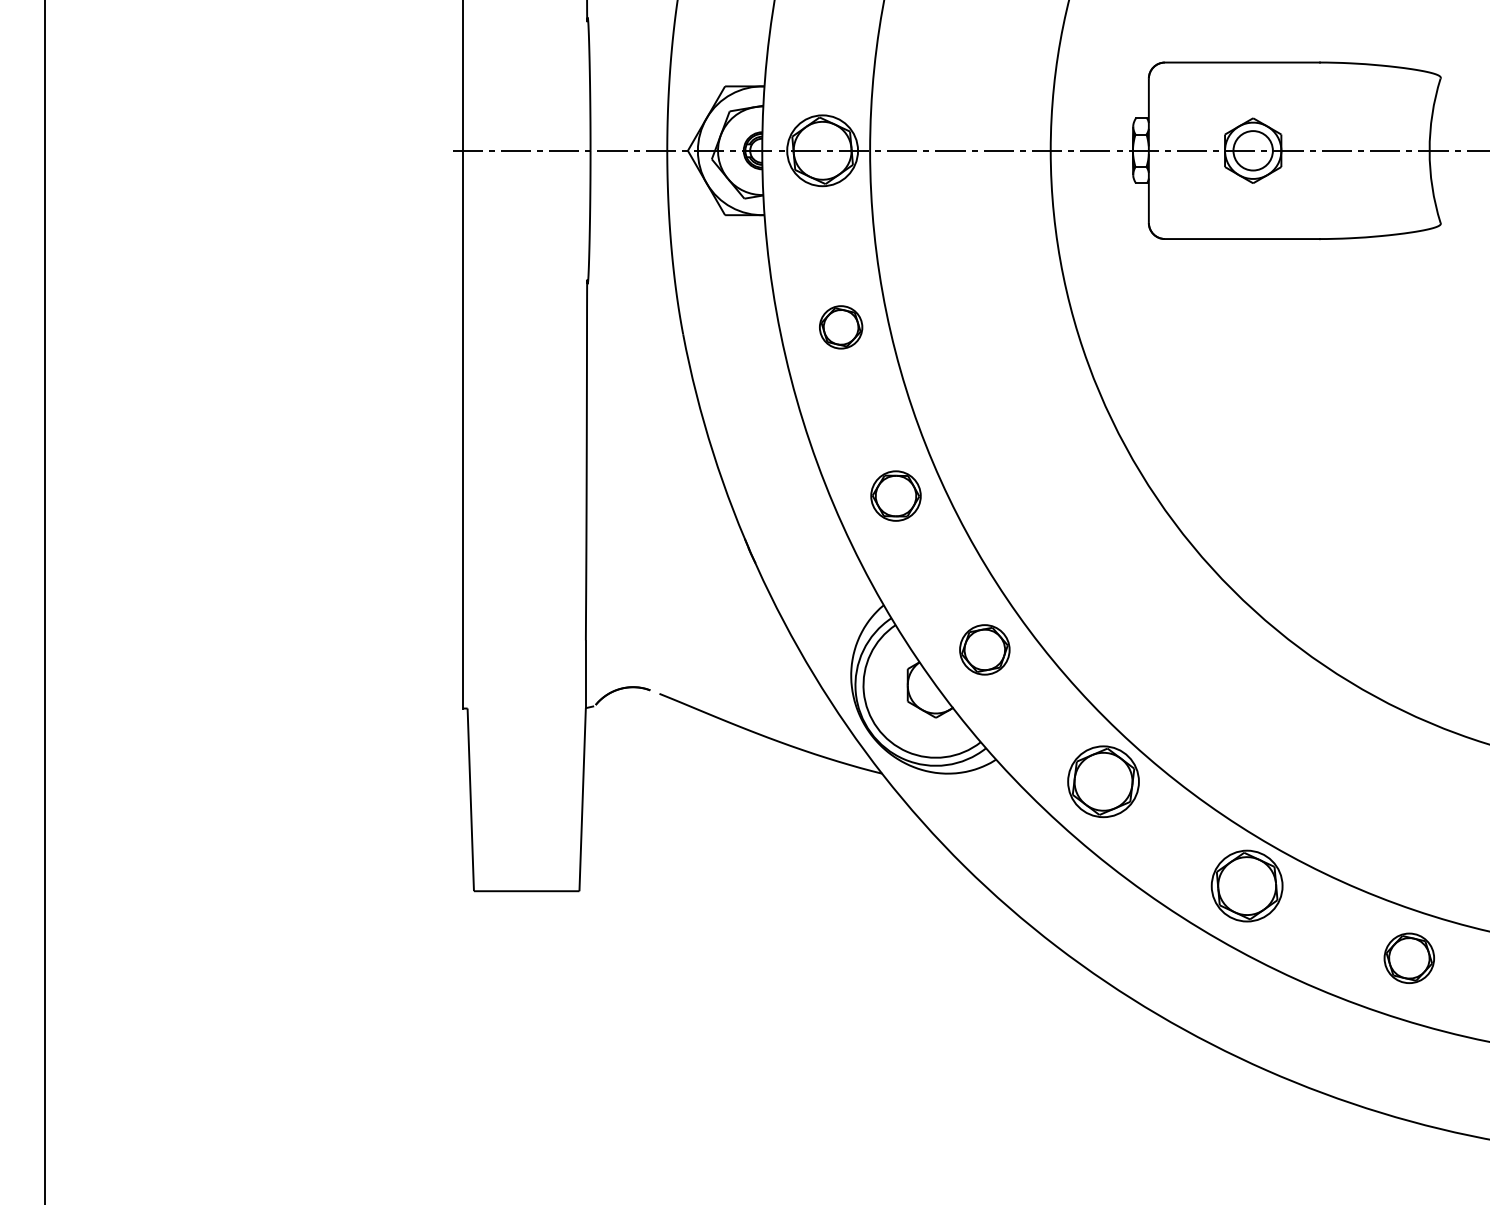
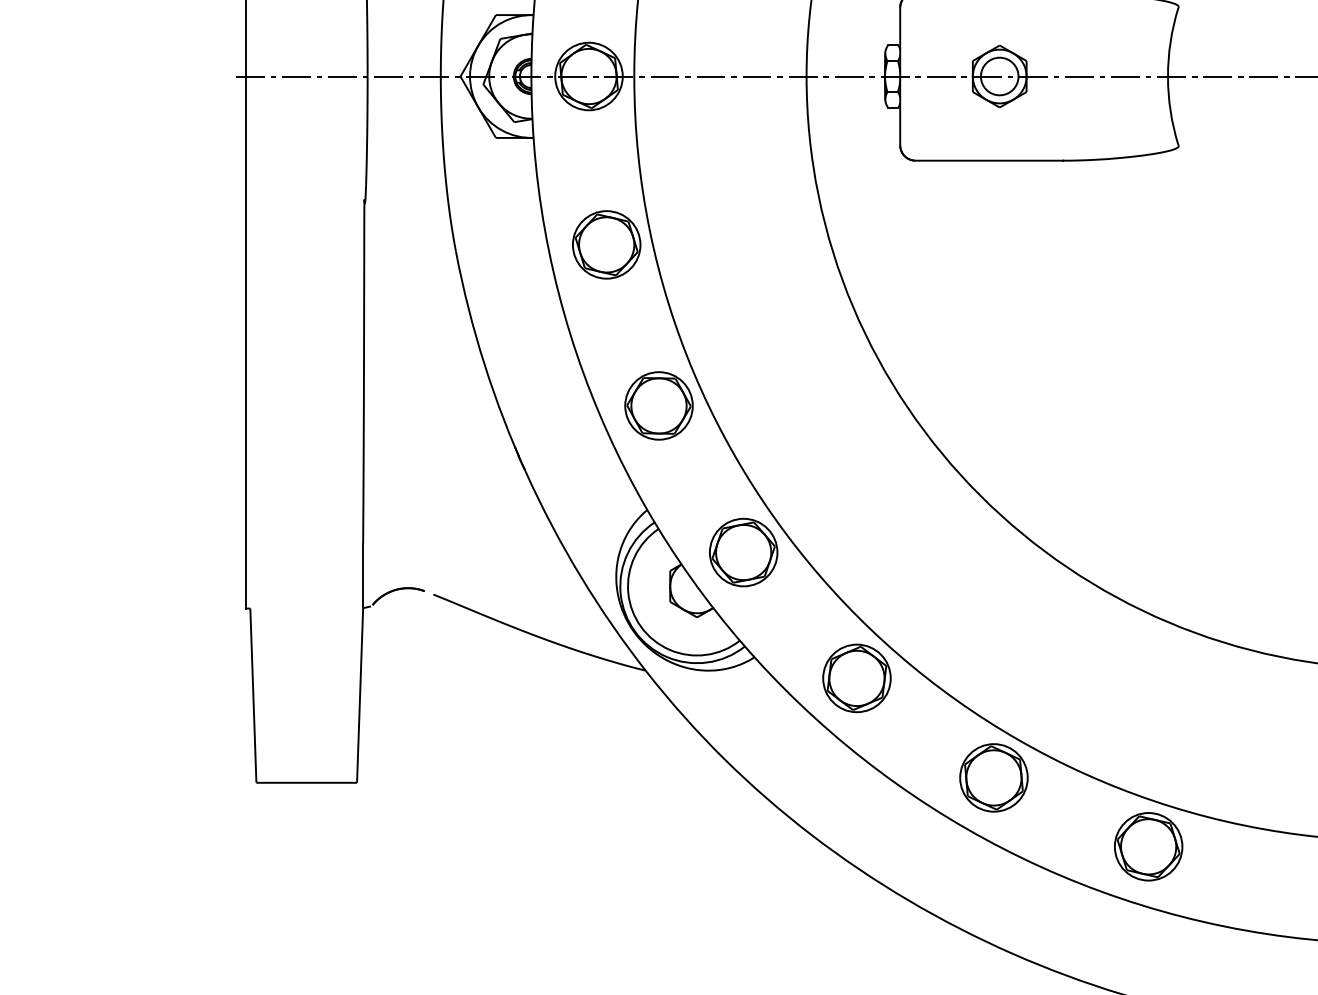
part: (840, 327) -> (606, 245), size x1.67
part: (895, 495) -> (658, 405), size x1.43
part: (984, 649) -> (743, 552), size x1.43
part: (1409, 958) -> (1148, 846), size x1.43

